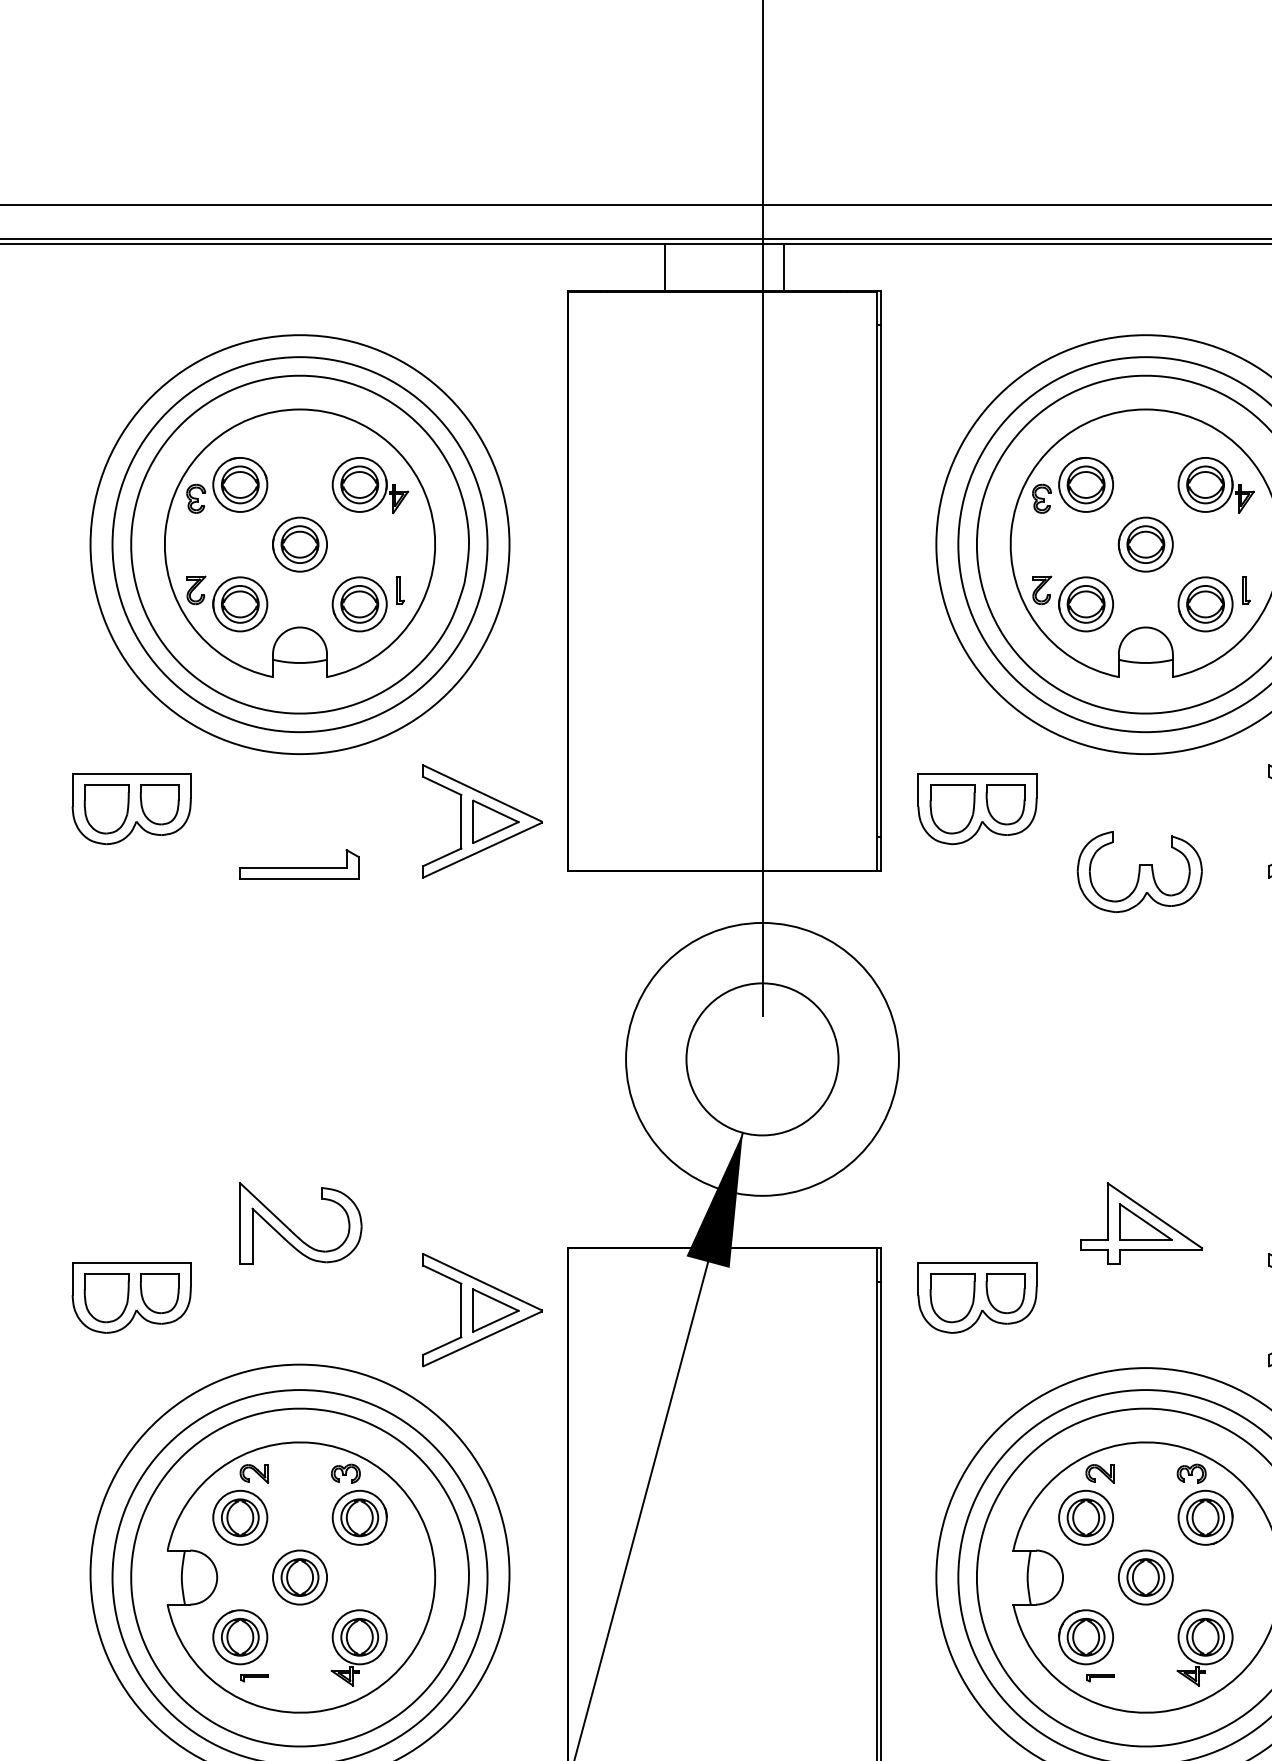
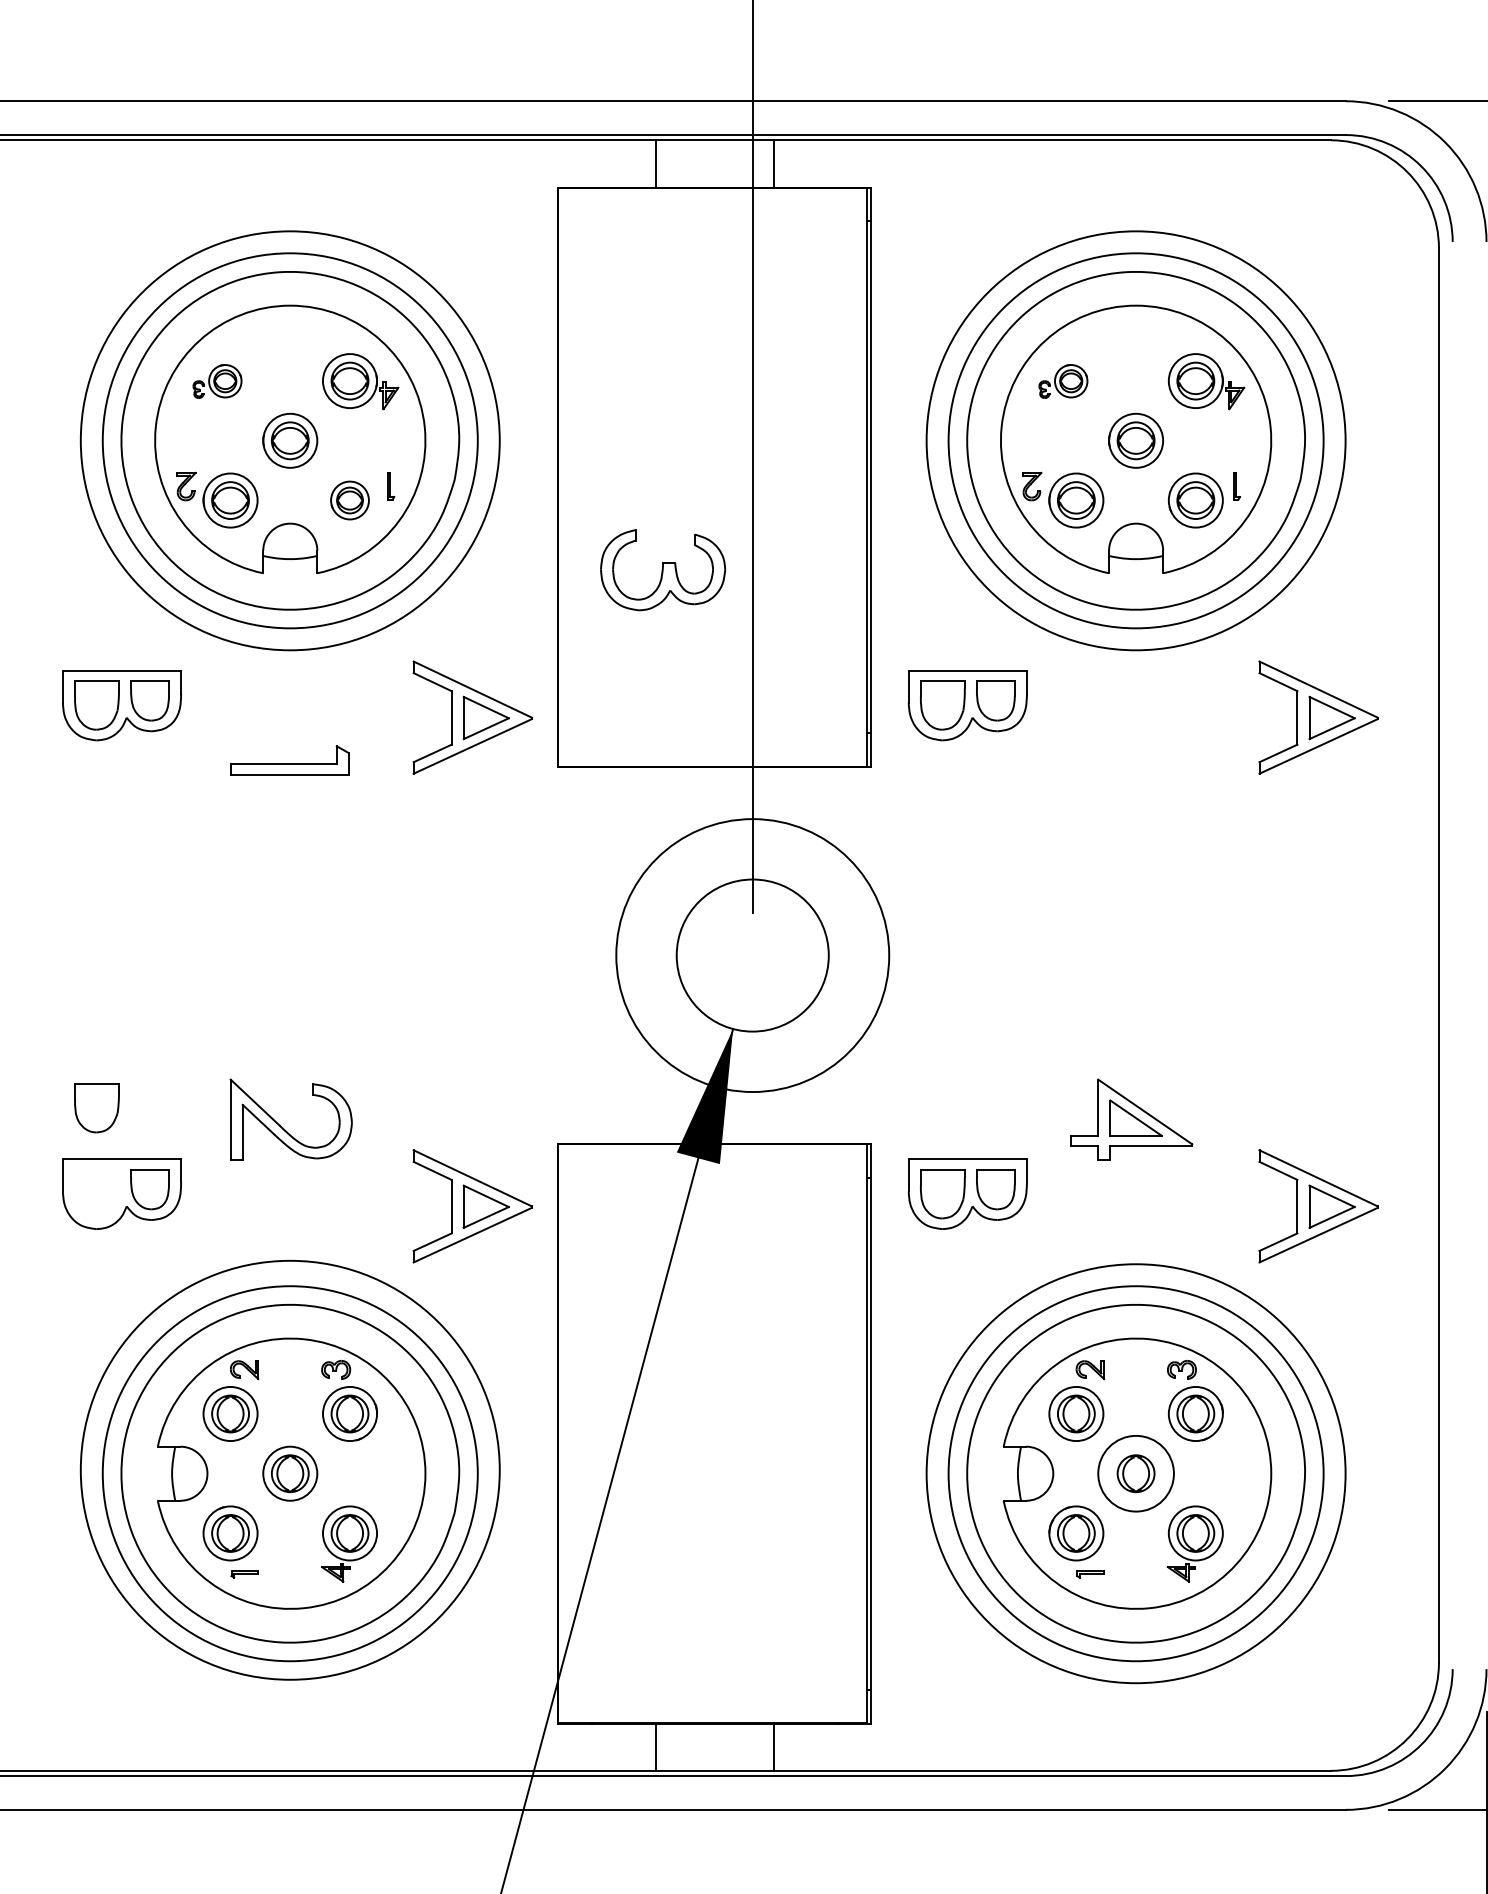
part: (227, 485) -> (217, 381), size x0.6
part: (1073, 485) -> (1063, 381), size x0.6
part: (359, 604) -> (349, 500), size x0.7
part: (1140, 872) -> (663, 570), moved
part: (106, 1298) -> (96, 1108), moved
circle: (1146, 1577) -> (1136, 1473), size x1.4

